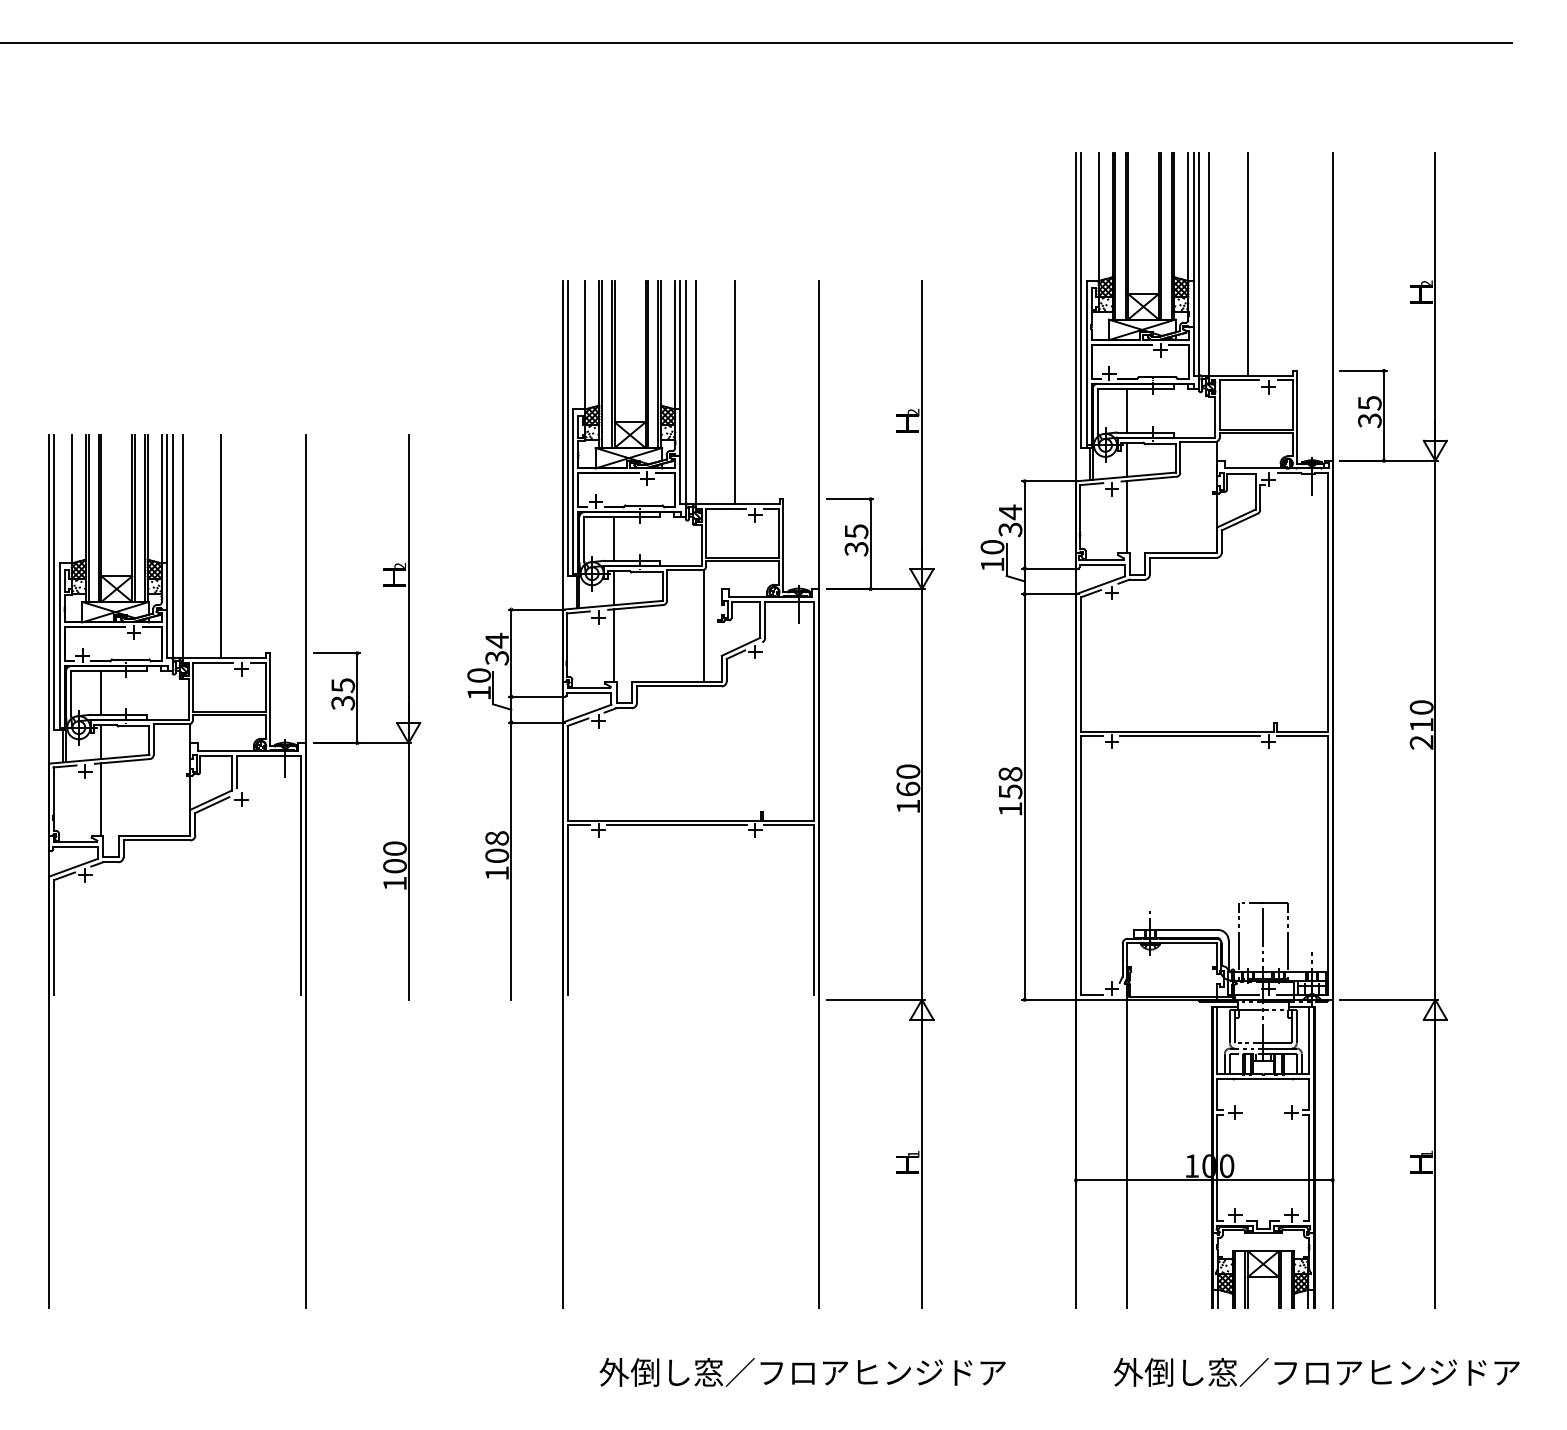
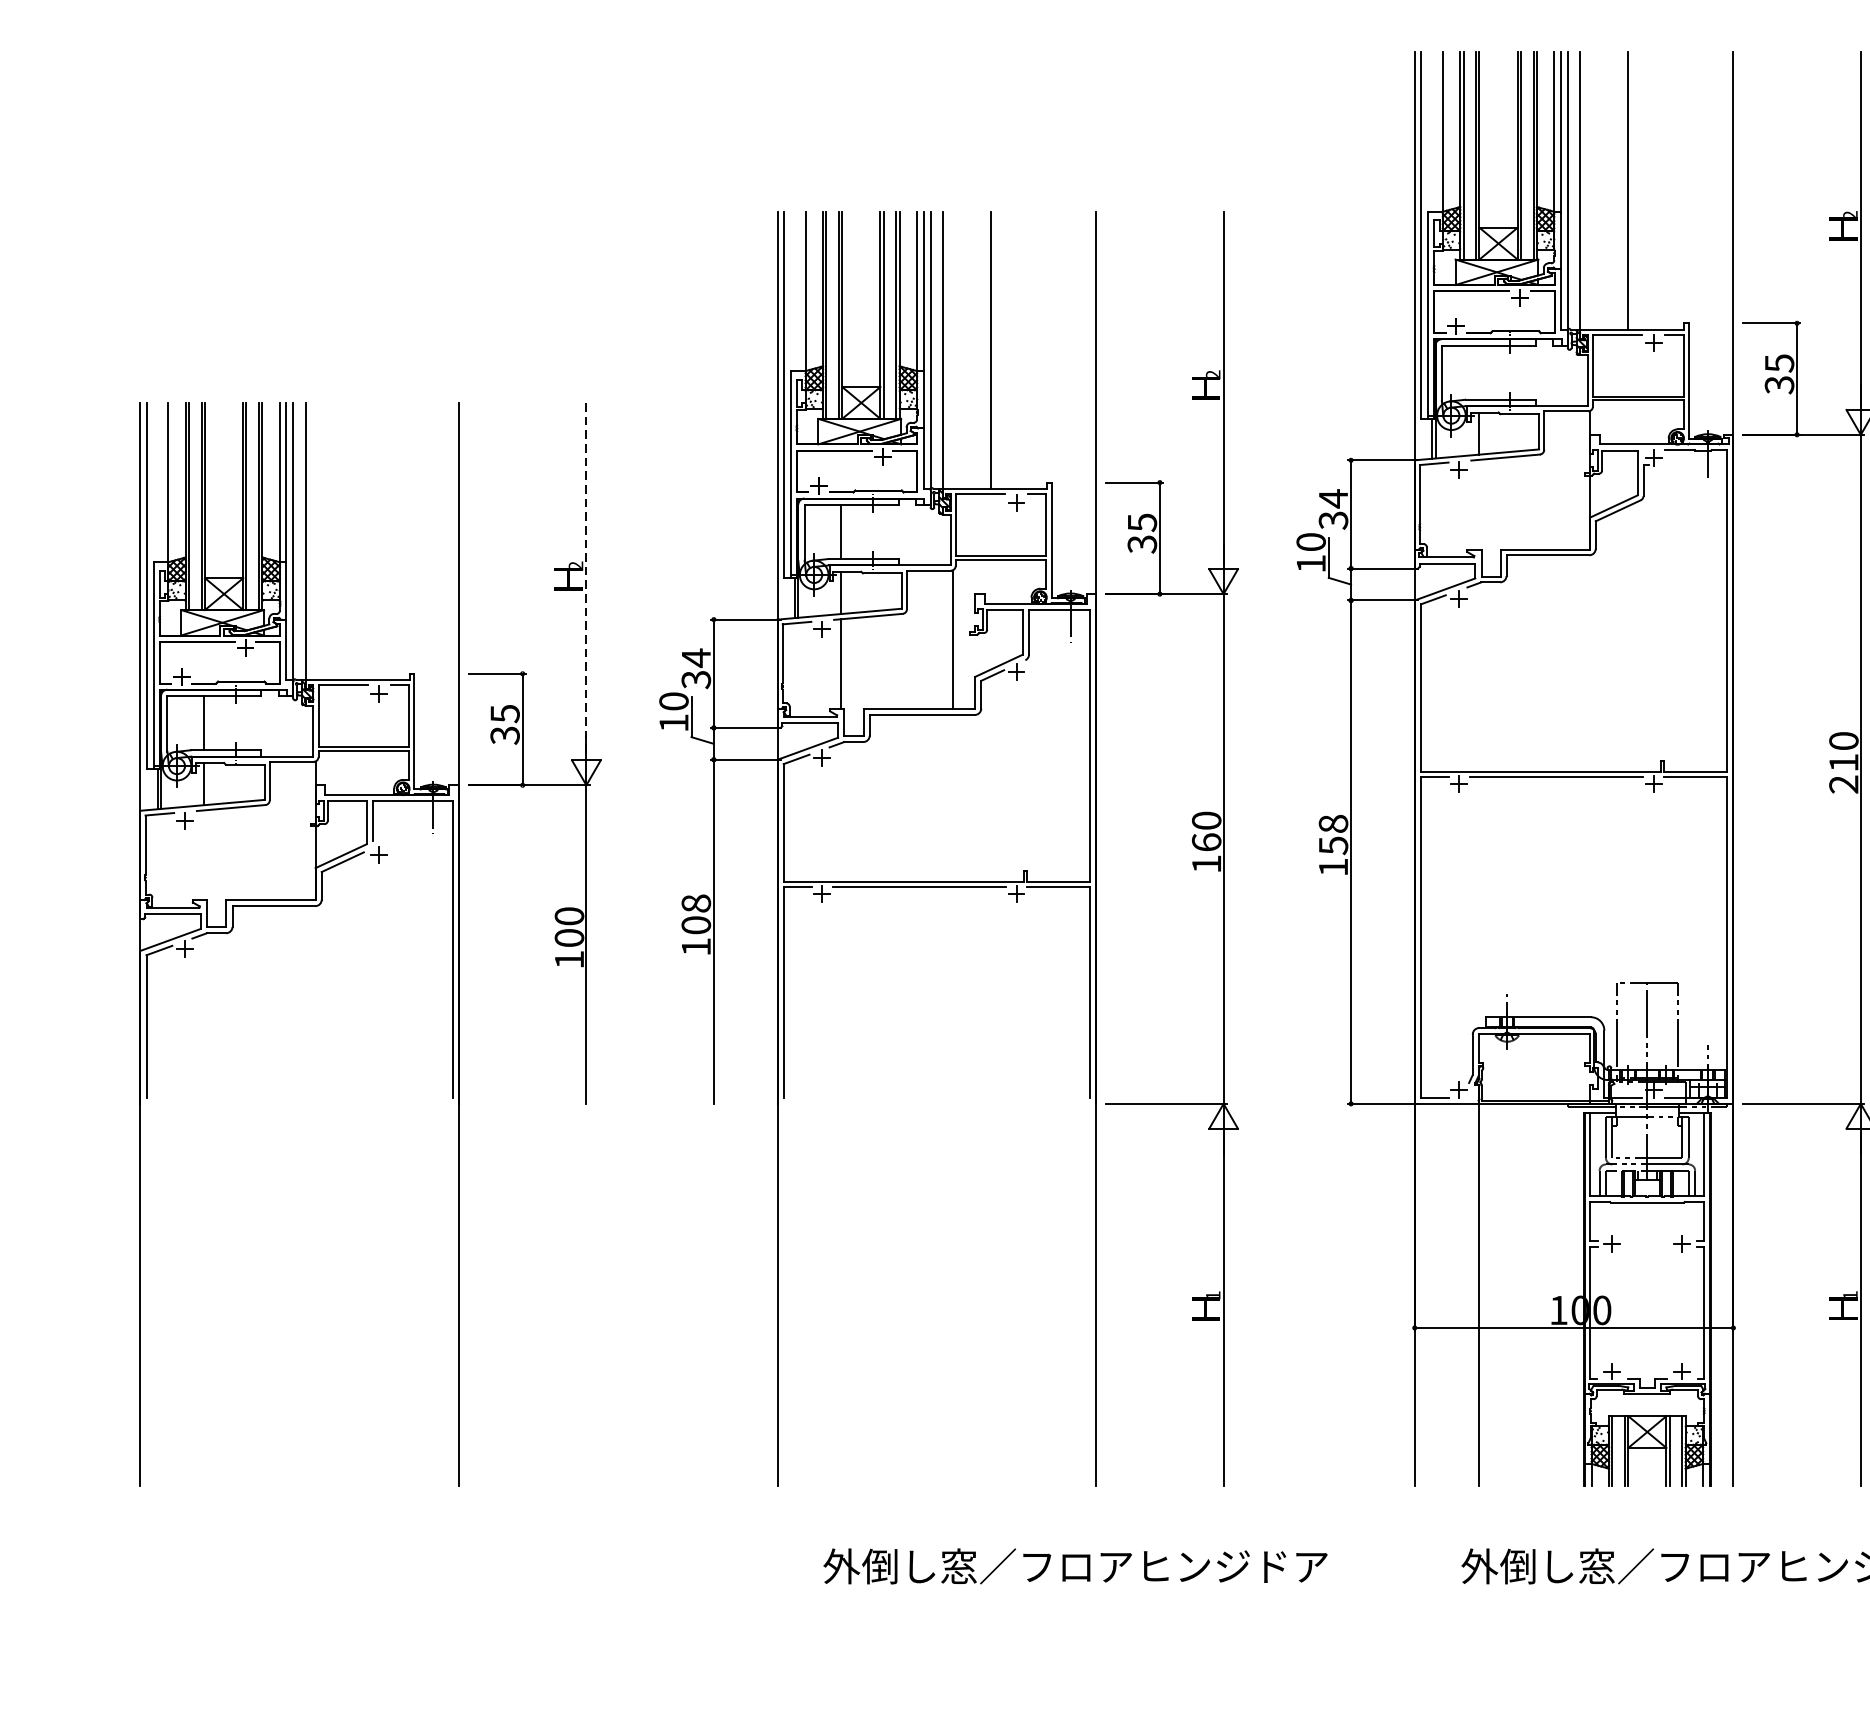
line: (1127, 410) -> (1478, 372), removed
line: (1127, 517) -> (1478, 505), removed
line: (221, 546) -> (354, 541), removed
line: (408, 578) -> (586, 580), solid -> dashed
line: (100, 799) -> (203, 855), removed

